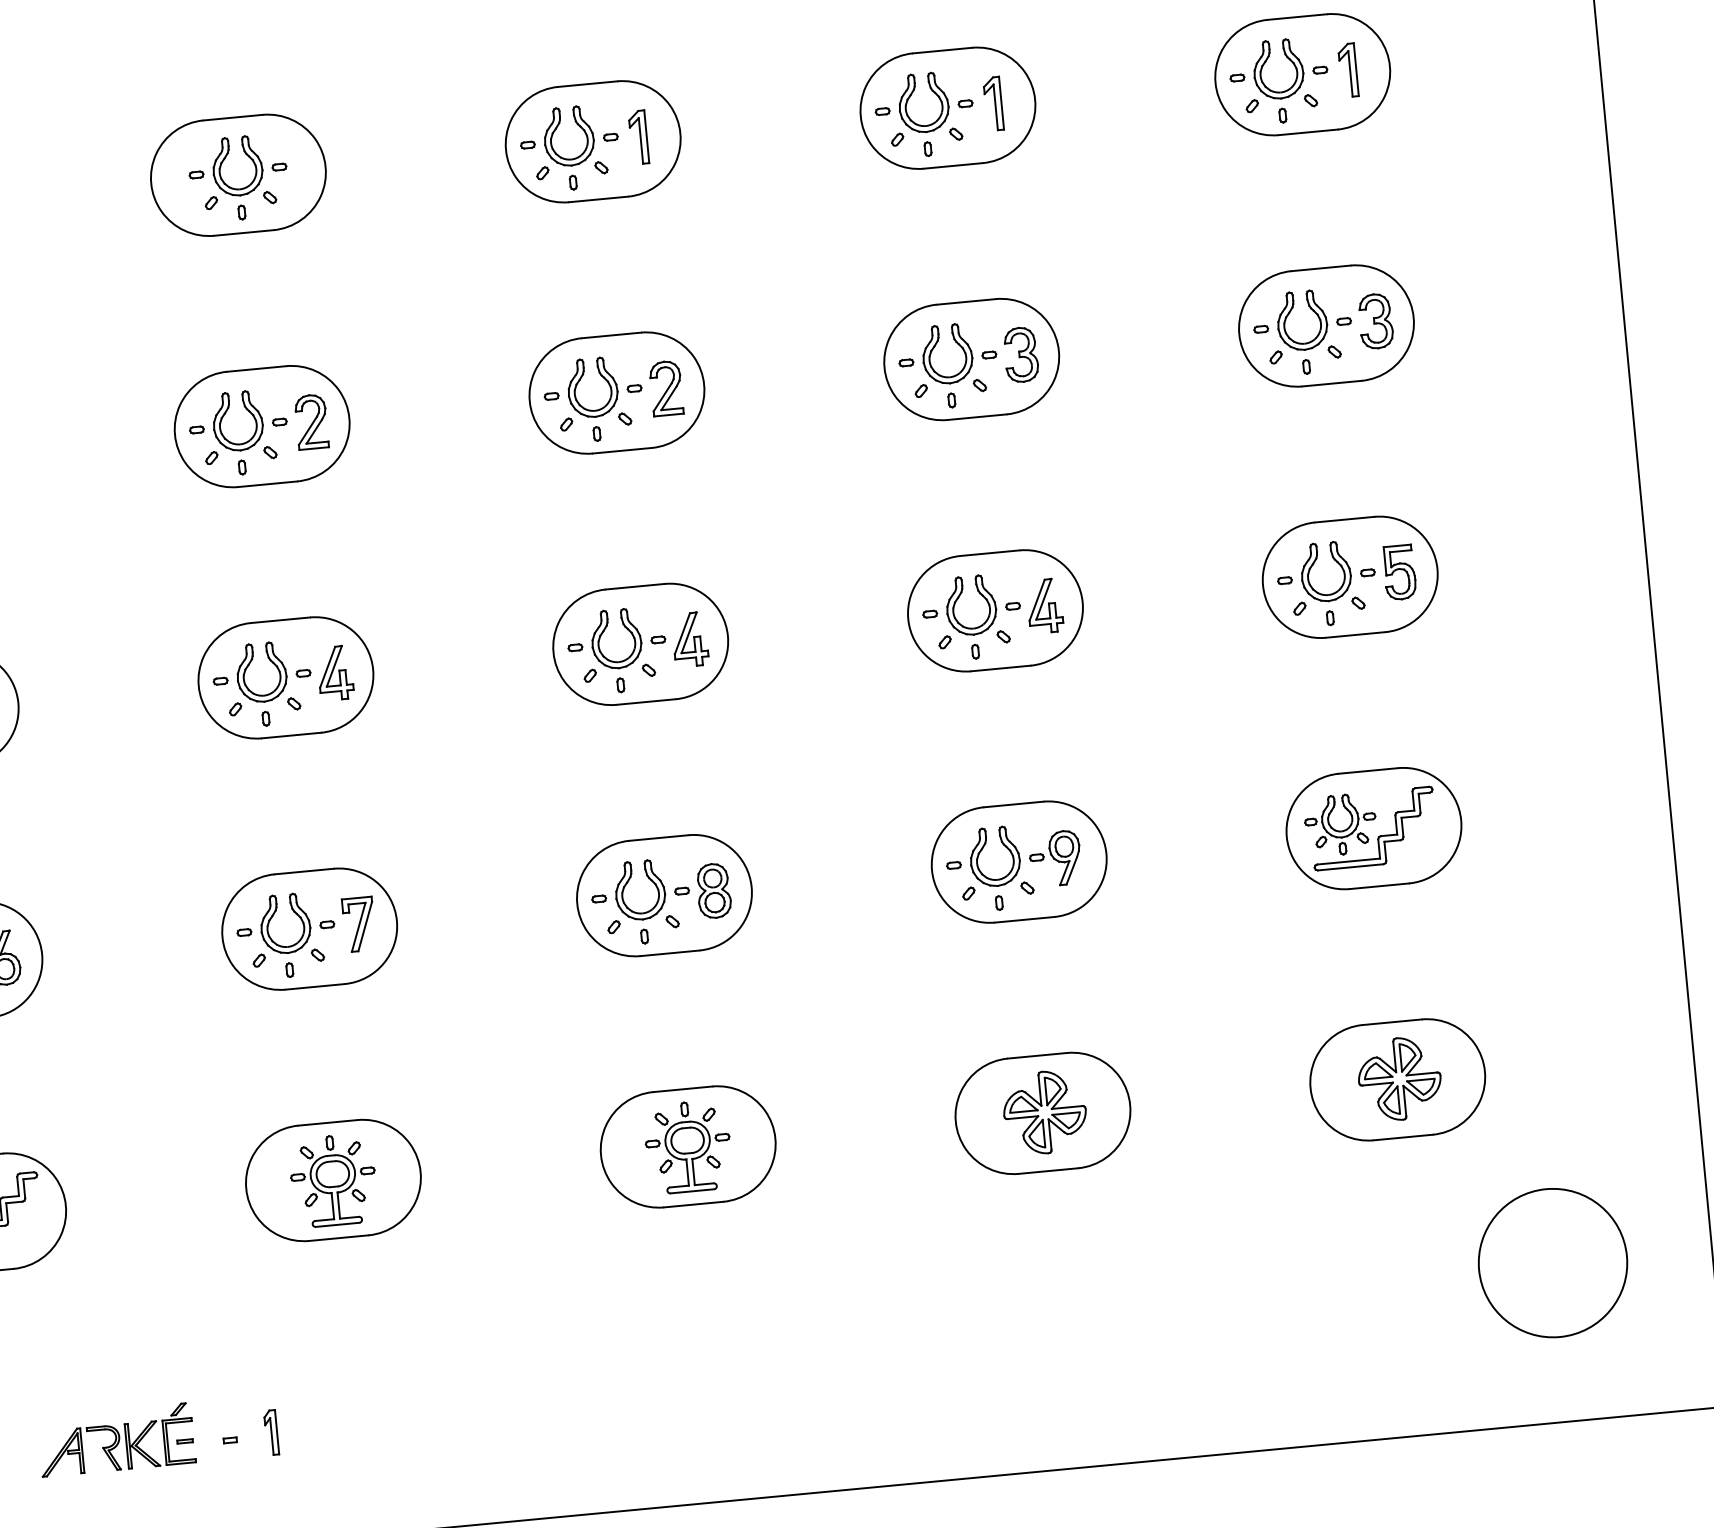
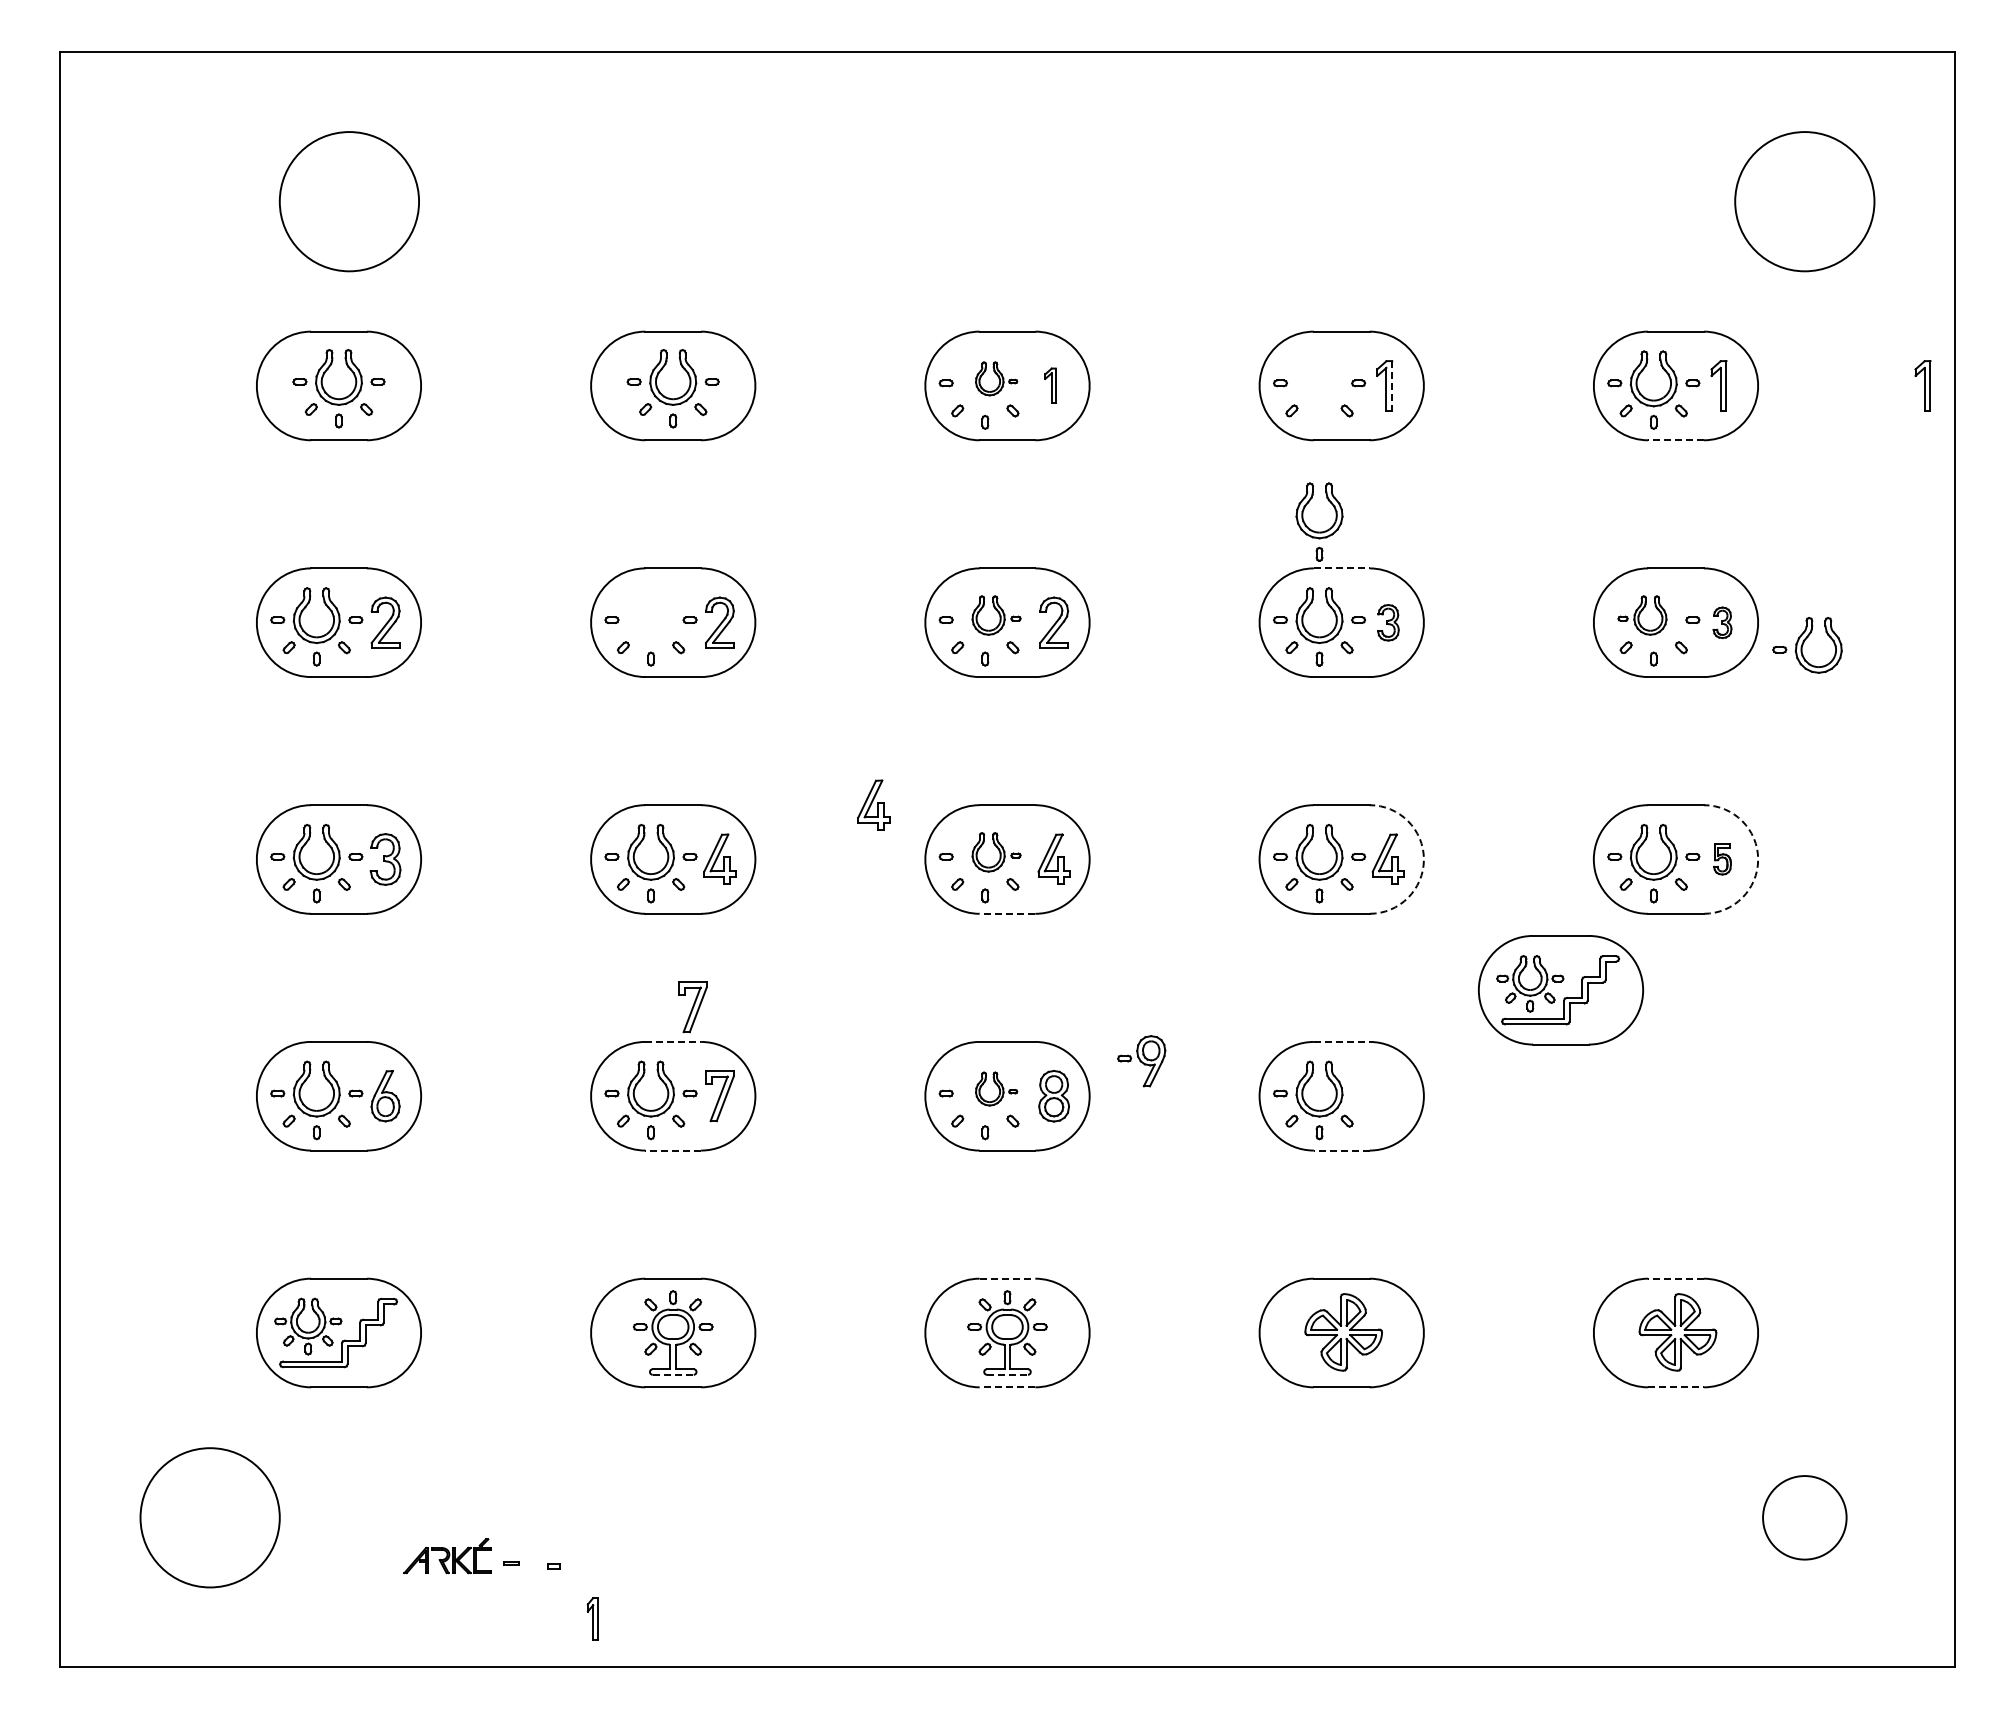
part: (1564, 49) -> (1922, 385), added
line: (1001, 102) -> (1392, 385), solid -> dashed
part: (925, 124) -> (1319, 531), moved
line: (1308, 132) -> (1676, 440), solid -> dashed
part: (580, 134) -> (996, 378), size x0.6
part: (638, 136) -> (1050, 385), size x0.7
line: (966, 302) -> (1341, 568), solid -> dashed
part: (1290, 321) -> (1642, 615), size x0.7
part: (1375, 321) -> (1722, 622), size x0.6
part: (1468, 336) -> (1807, 645), added
part: (1021, 354) -> (1388, 622), size x0.7
part: (604, 386) -> (996, 615), size x0.7
part: (226, 412) -> (641, 606), removed
arc: (1437, 569) -> (1758, 859), solid -> dashed
part: (1399, 572) -> (1722, 859), size x0.6
part: (492, 599) -> (873, 804), added
arc: (1082, 602) -> (1423, 859), solid -> dashed
part: (628, 638) -> (996, 852), size x0.7
line: (646, 701) -> (1007, 913), solid -> dashed
line: (1013, 804) -> (1341, 1041), solid -> dashed
part: (1374, 828) -> (1561, 990), moved
part: (321, 833) -> (692, 1007), added
part: (1055, 859) -> (1141, 1061), moved
line: (304, 871) -> (673, 1041), solid -> dashed
part: (652, 888) -> (996, 1088), size x0.6
line: (1024, 919) -> (1341, 1150), solid -> dashed
line: (315, 986) -> (673, 1150), solid -> dashed
line: (1392, 1021) -> (1676, 1278), solid -> dashed
line: (682, 1089) -> (1007, 1278), solid -> dashed
line: (1403, 1137) -> (1676, 1387), solid -> dashed
line: (692, 1190) -> (1007, 1374), solid -> dashed
line: (693, 1204) -> (1007, 1387), solid -> dashed
line: (337, 1224) -> (673, 1374), solid -> dashed
circle: (1552, 1262) -> (1804, 1517), size x0.6
part: (270, 1432) -> (592, 1618), moved
part: (116, 1440) -> (447, 1556), size x0.6

